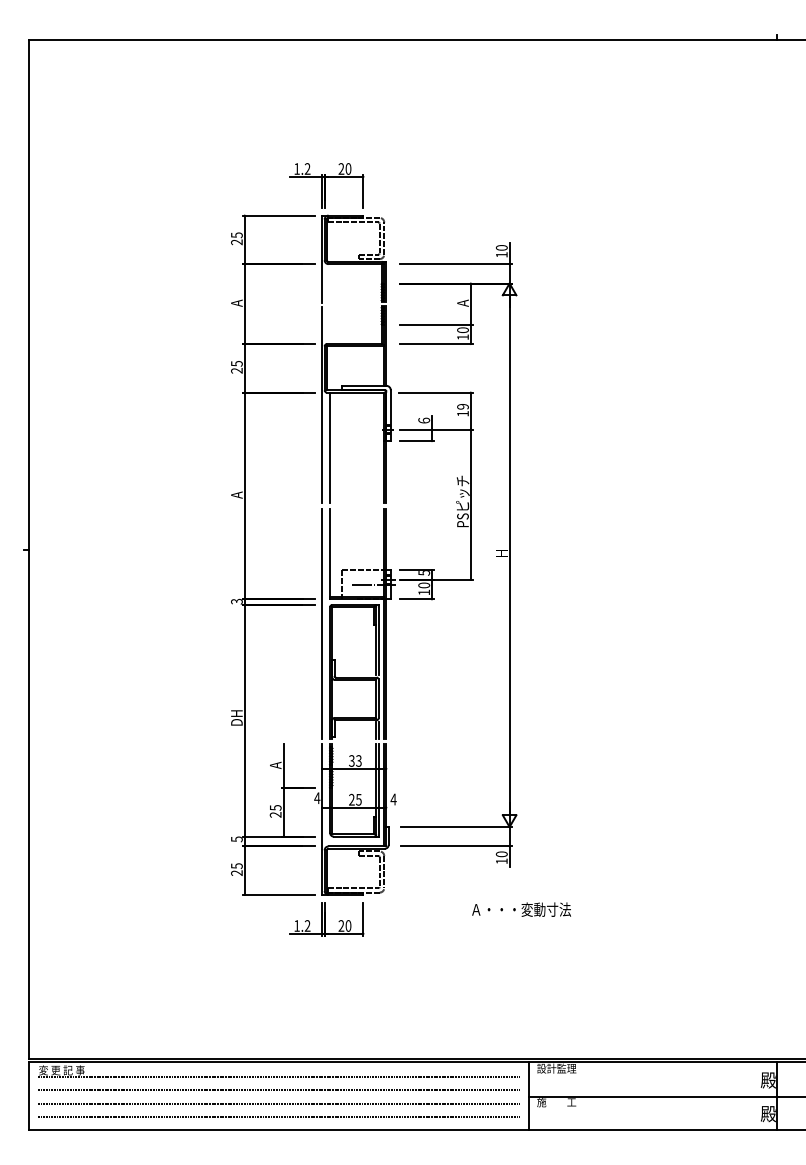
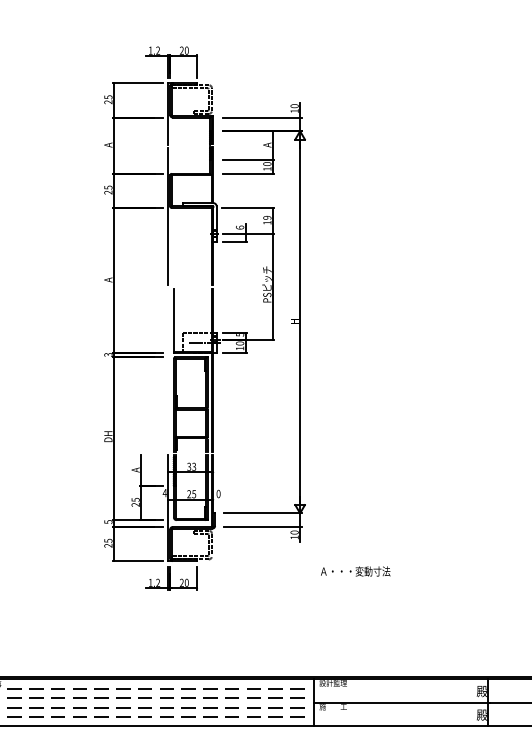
line: (330, 447) -> (174, 246), removed
line: (322, 623) -> (168, 370), removed
text: (393, 799) -> (218, 494), 4 -> 0
text: (521, 909) -> (355, 571), moved

